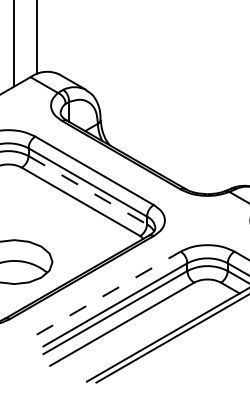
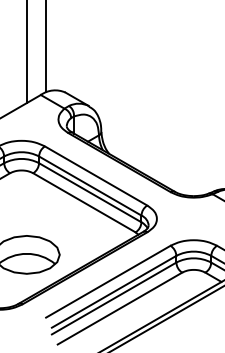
line: (88, 191) -> (90, 193), dashed -> solid
line: (108, 292) -> (108, 281), dashed -> solid

